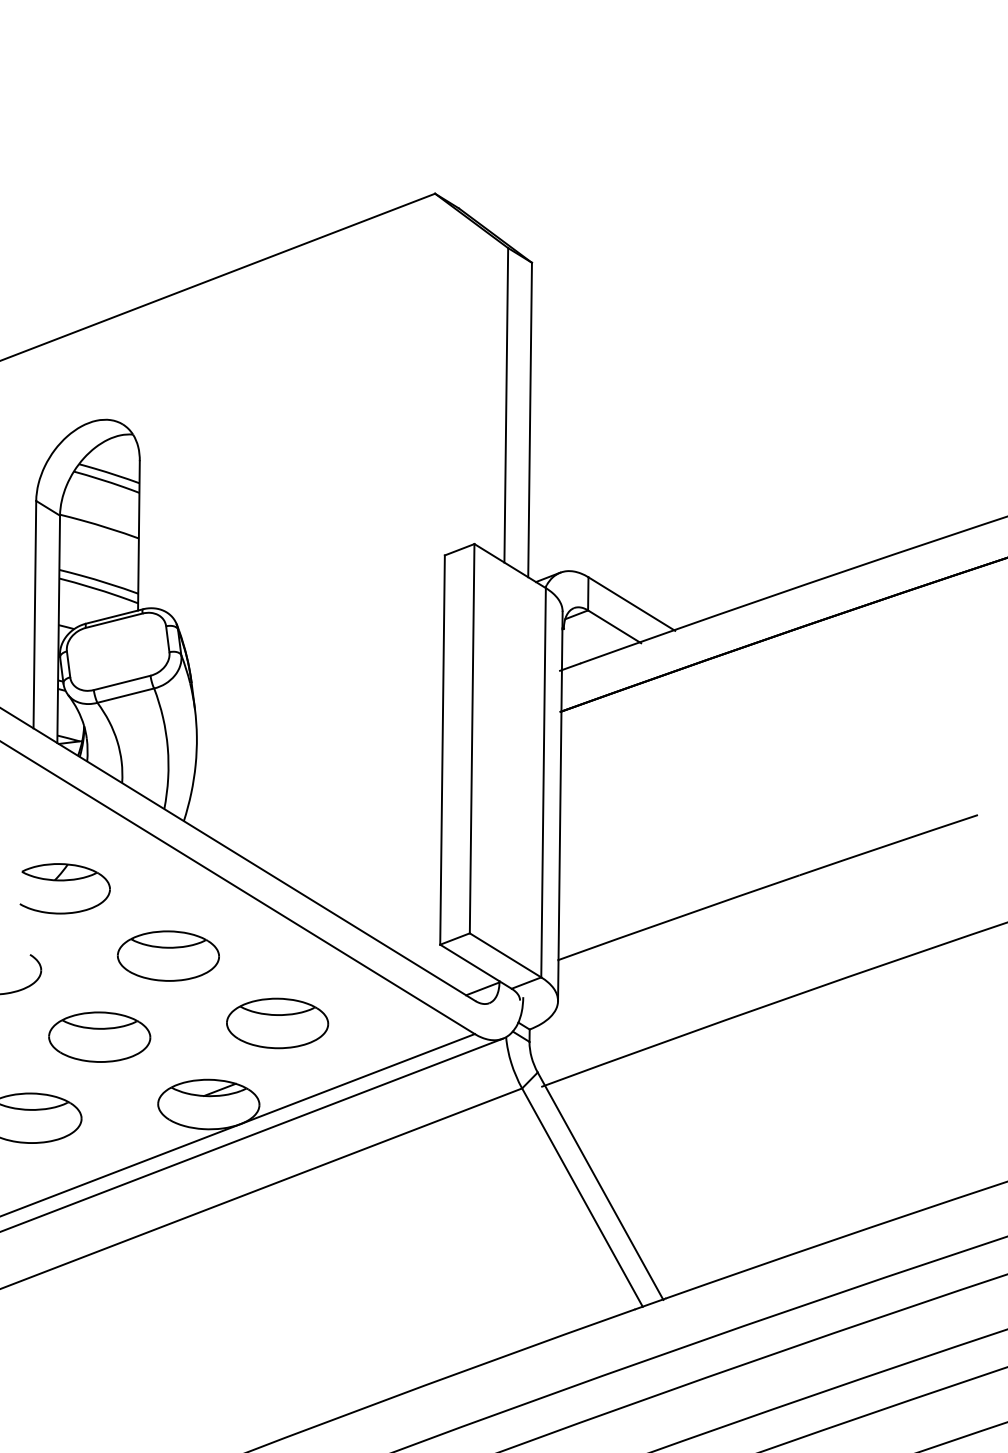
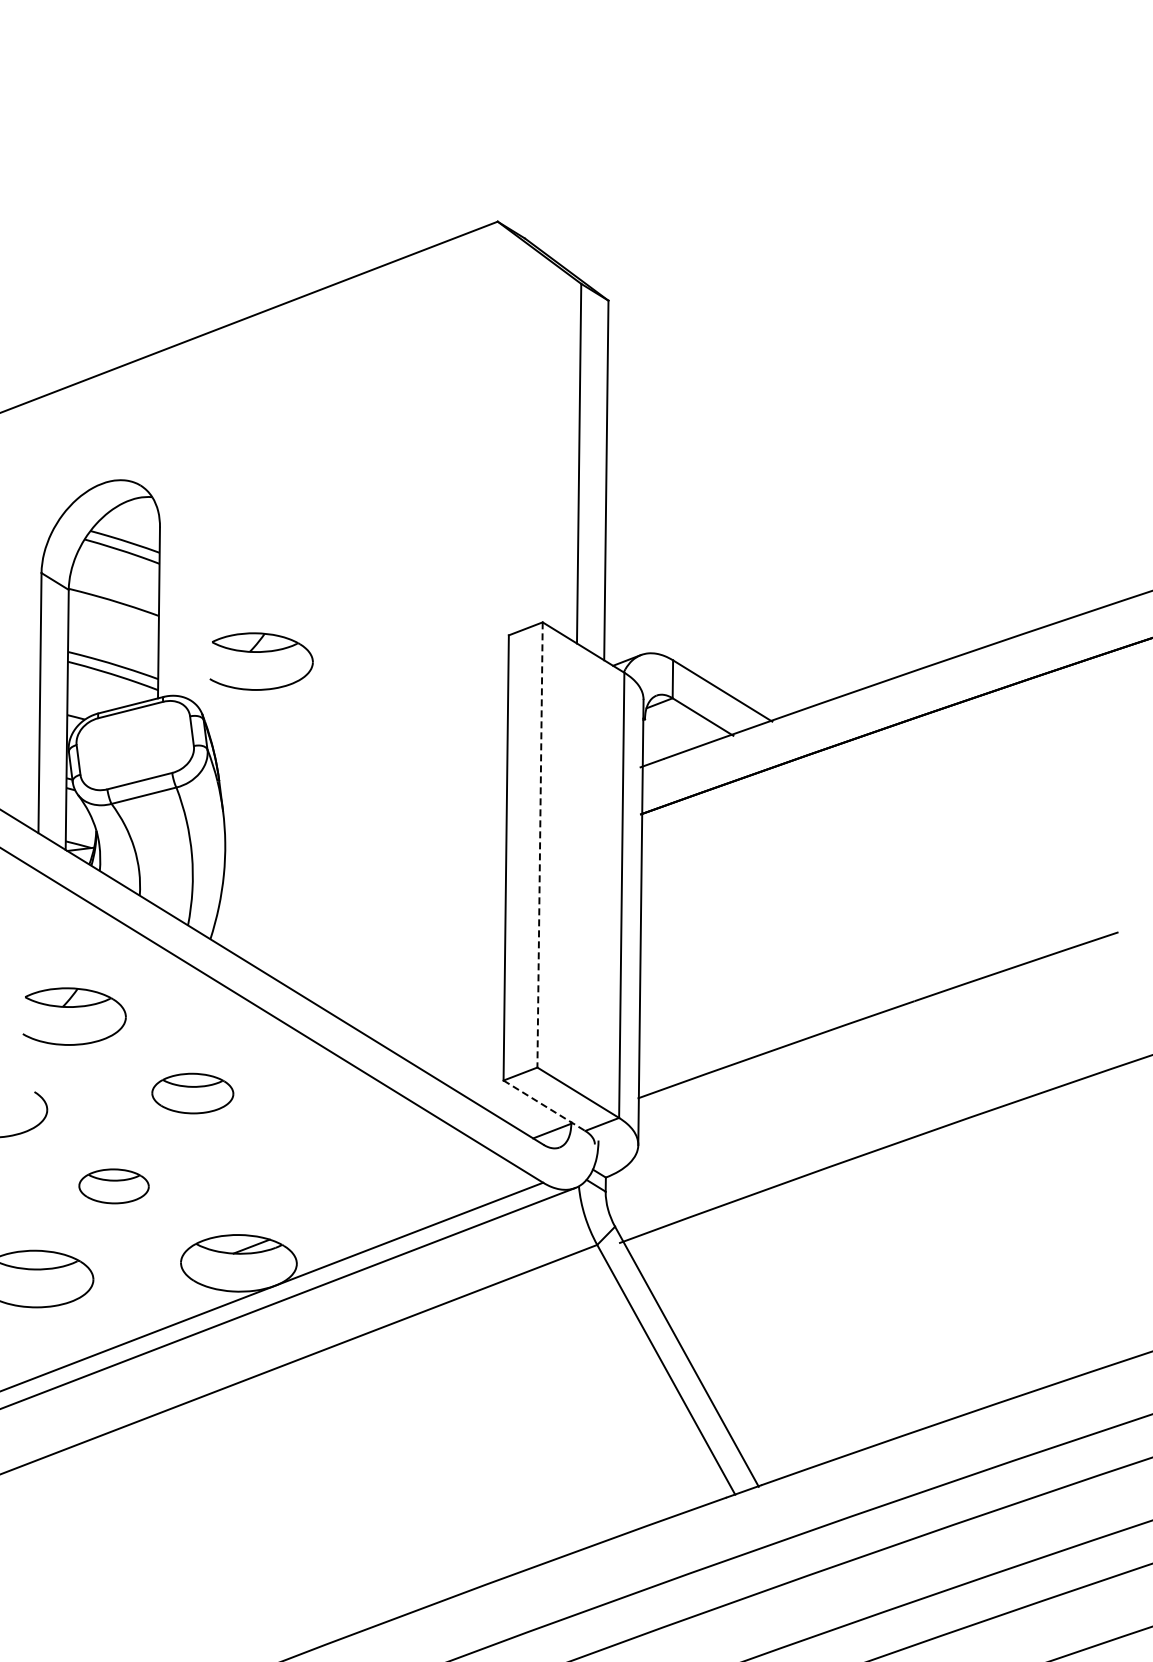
part: (228, 570) -> (261, 652), added
line: (472, 738) -> (540, 844), solid -> dashed
part: (168, 956) -> (192, 1093), size x0.7
line: (476, 966) -> (544, 1105), solid -> dashed
part: (277, 1023) -> (317, 1170), removed
part: (99, 1037) -> (113, 1186), size x0.6

